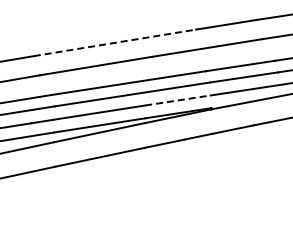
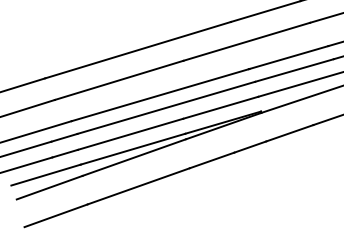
line: (115, 42) -> (138, 49), dashed -> solid
line: (178, 100) -> (221, 107), dashed -> solid

